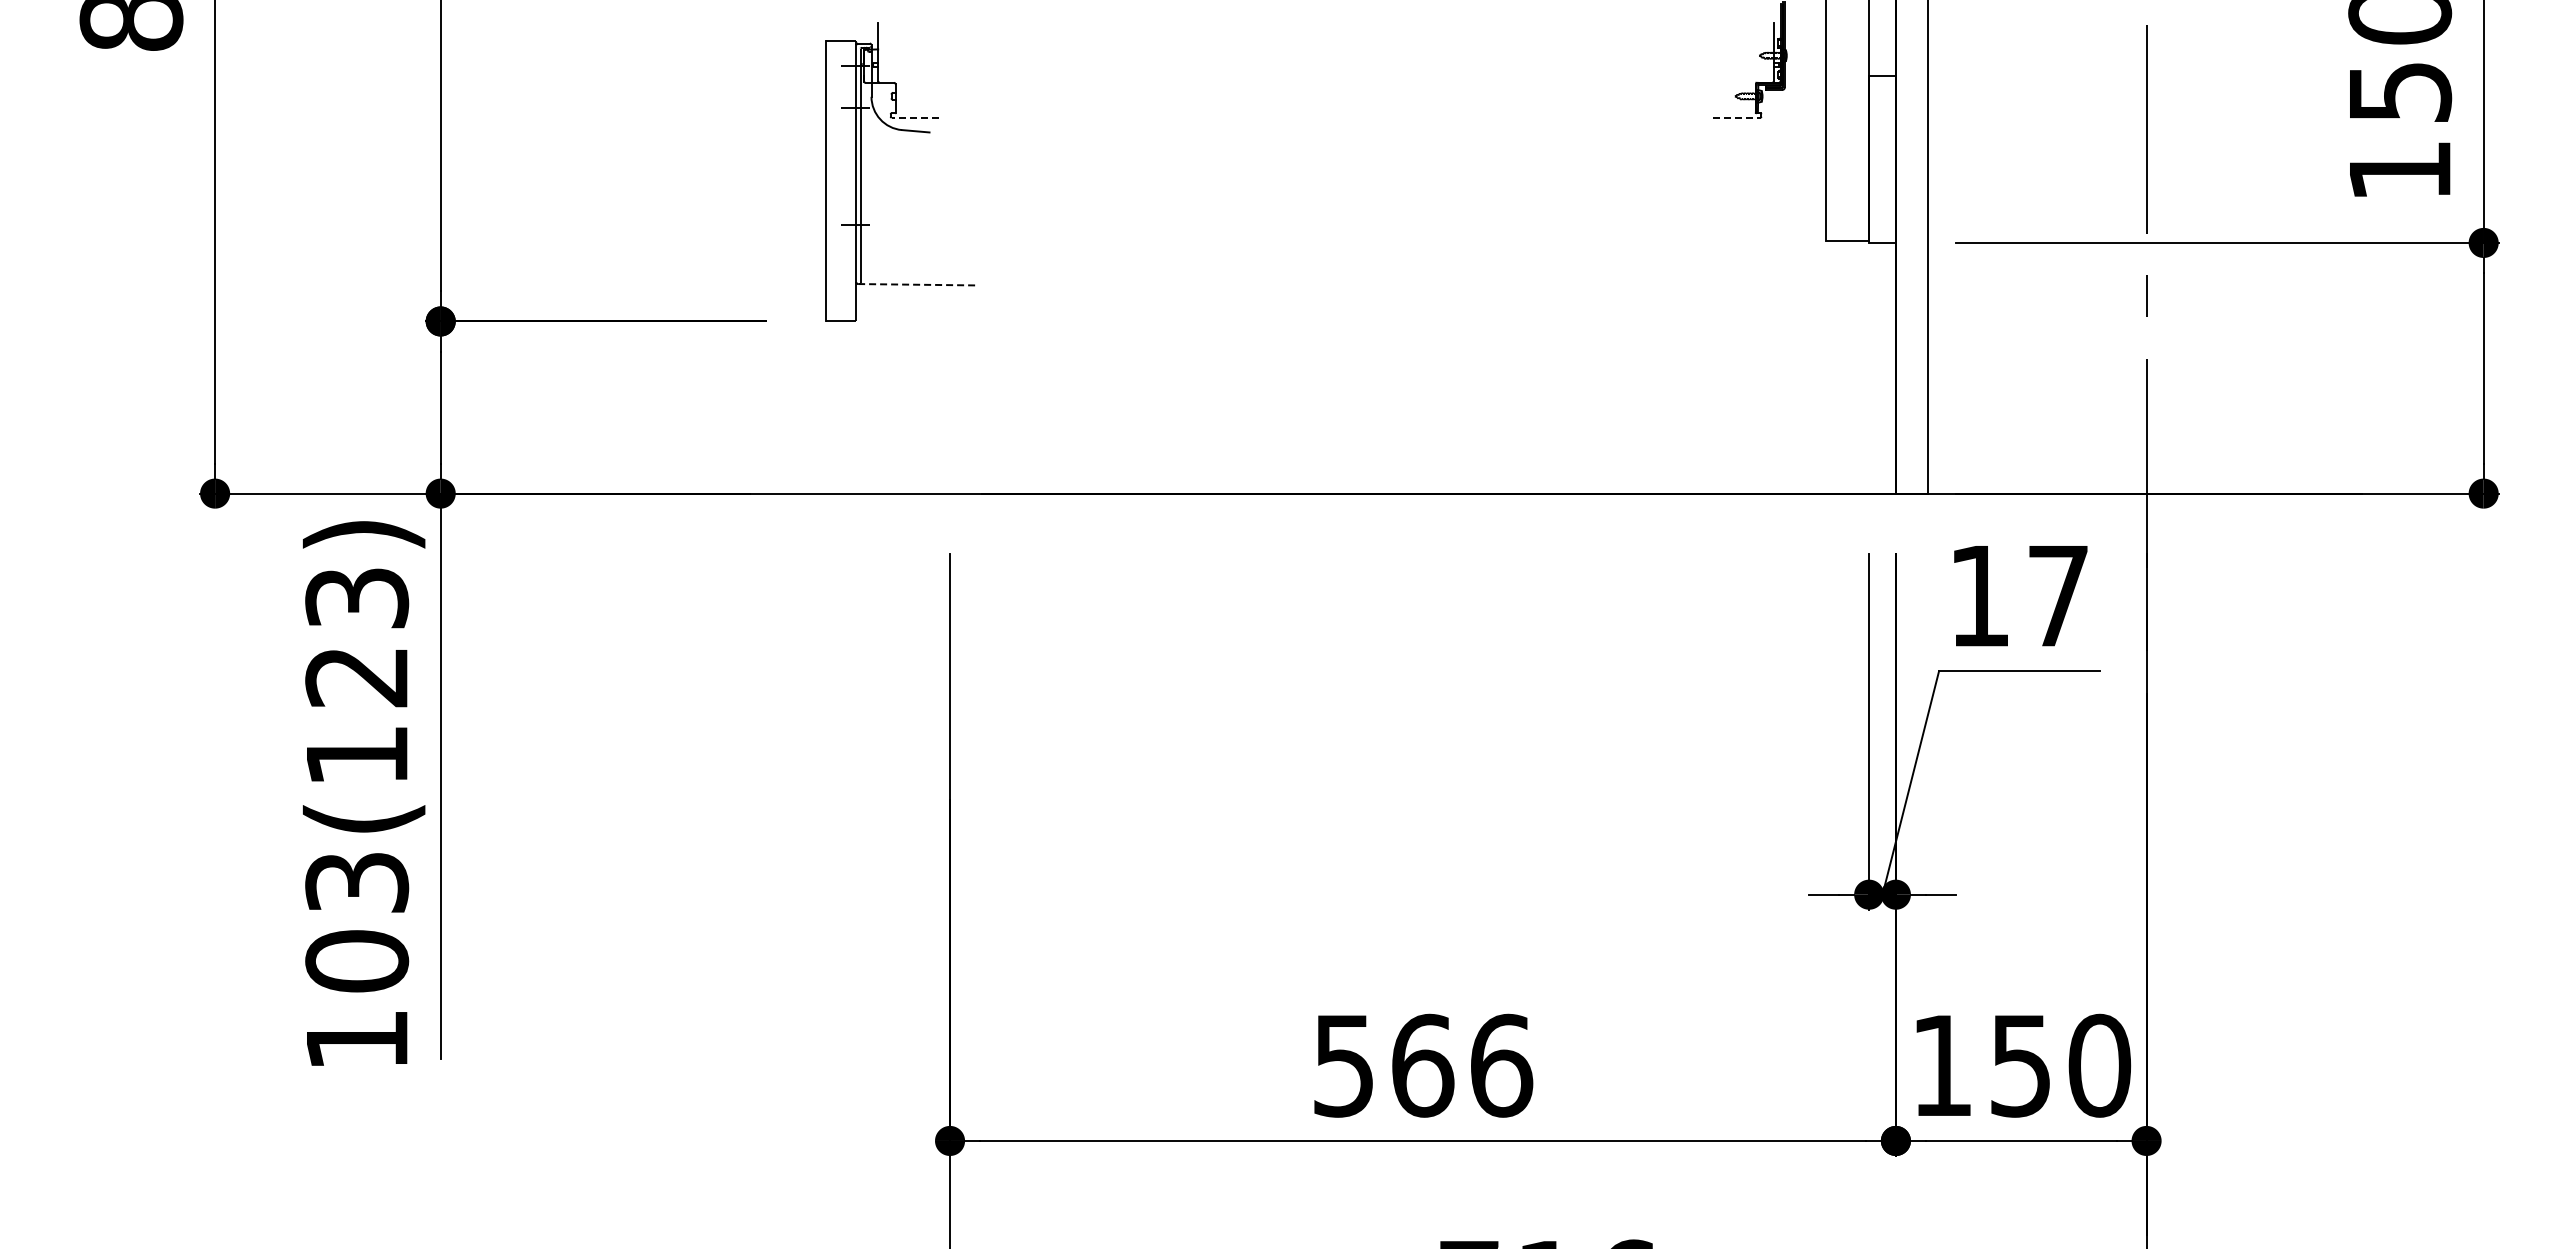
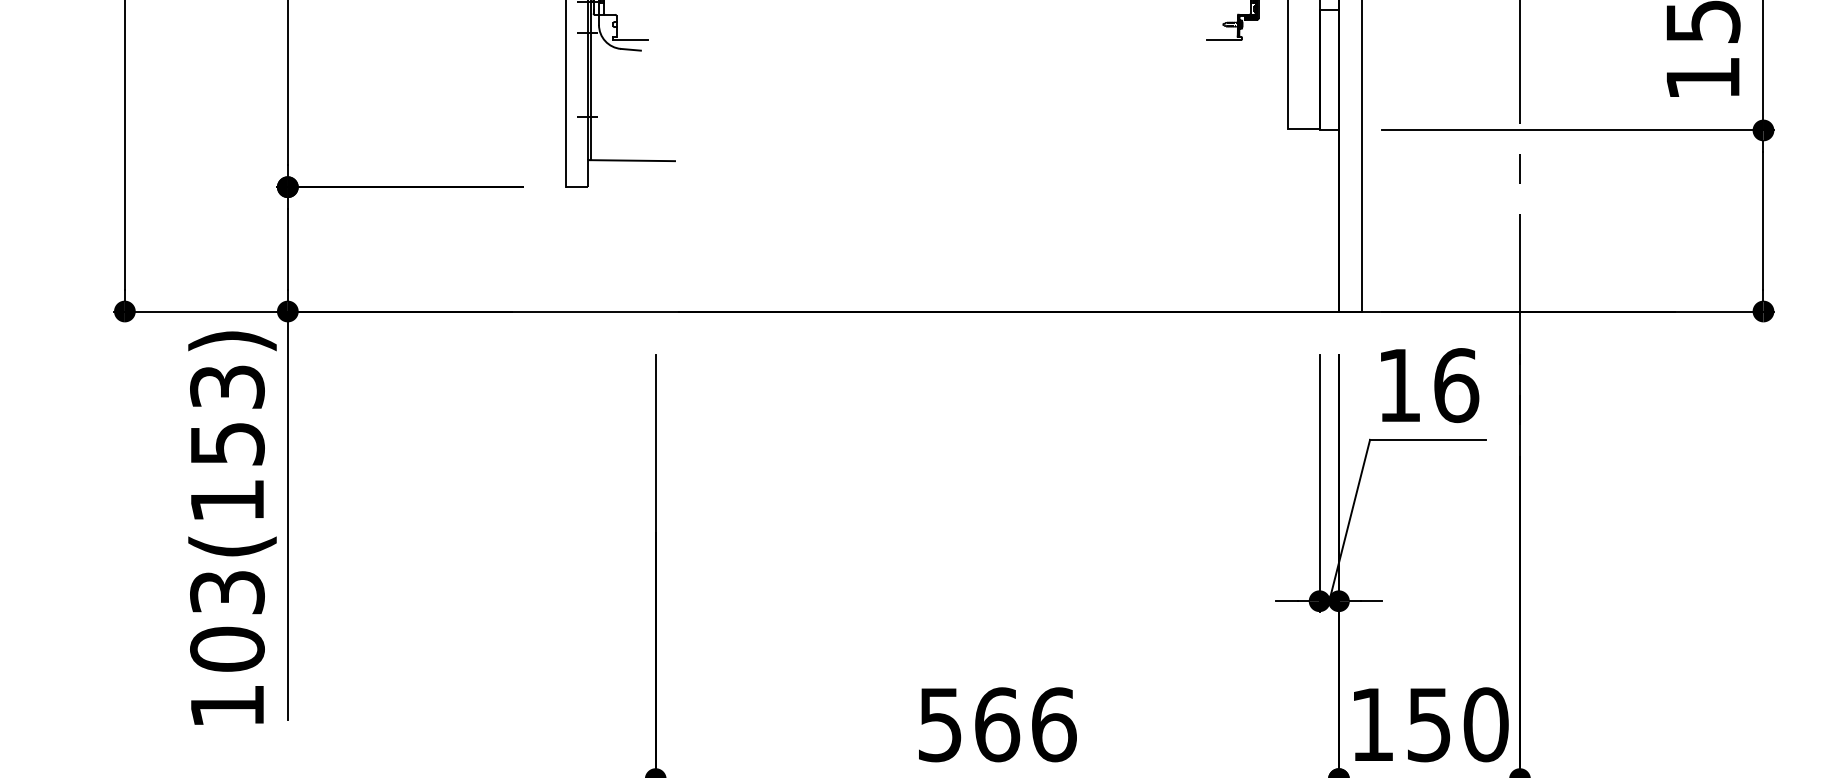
line: (915, 117) -> (630, 39), dashed -> solid
line: (1736, 117) -> (1223, 39), dashed -> solid
line: (917, 284) -> (632, 160), dashed -> solid
text: (2059, 596) -> (1457, 385), 17 -> 16
text: (357, 677) -> (227, 444), 103(123) -> 103(153)

